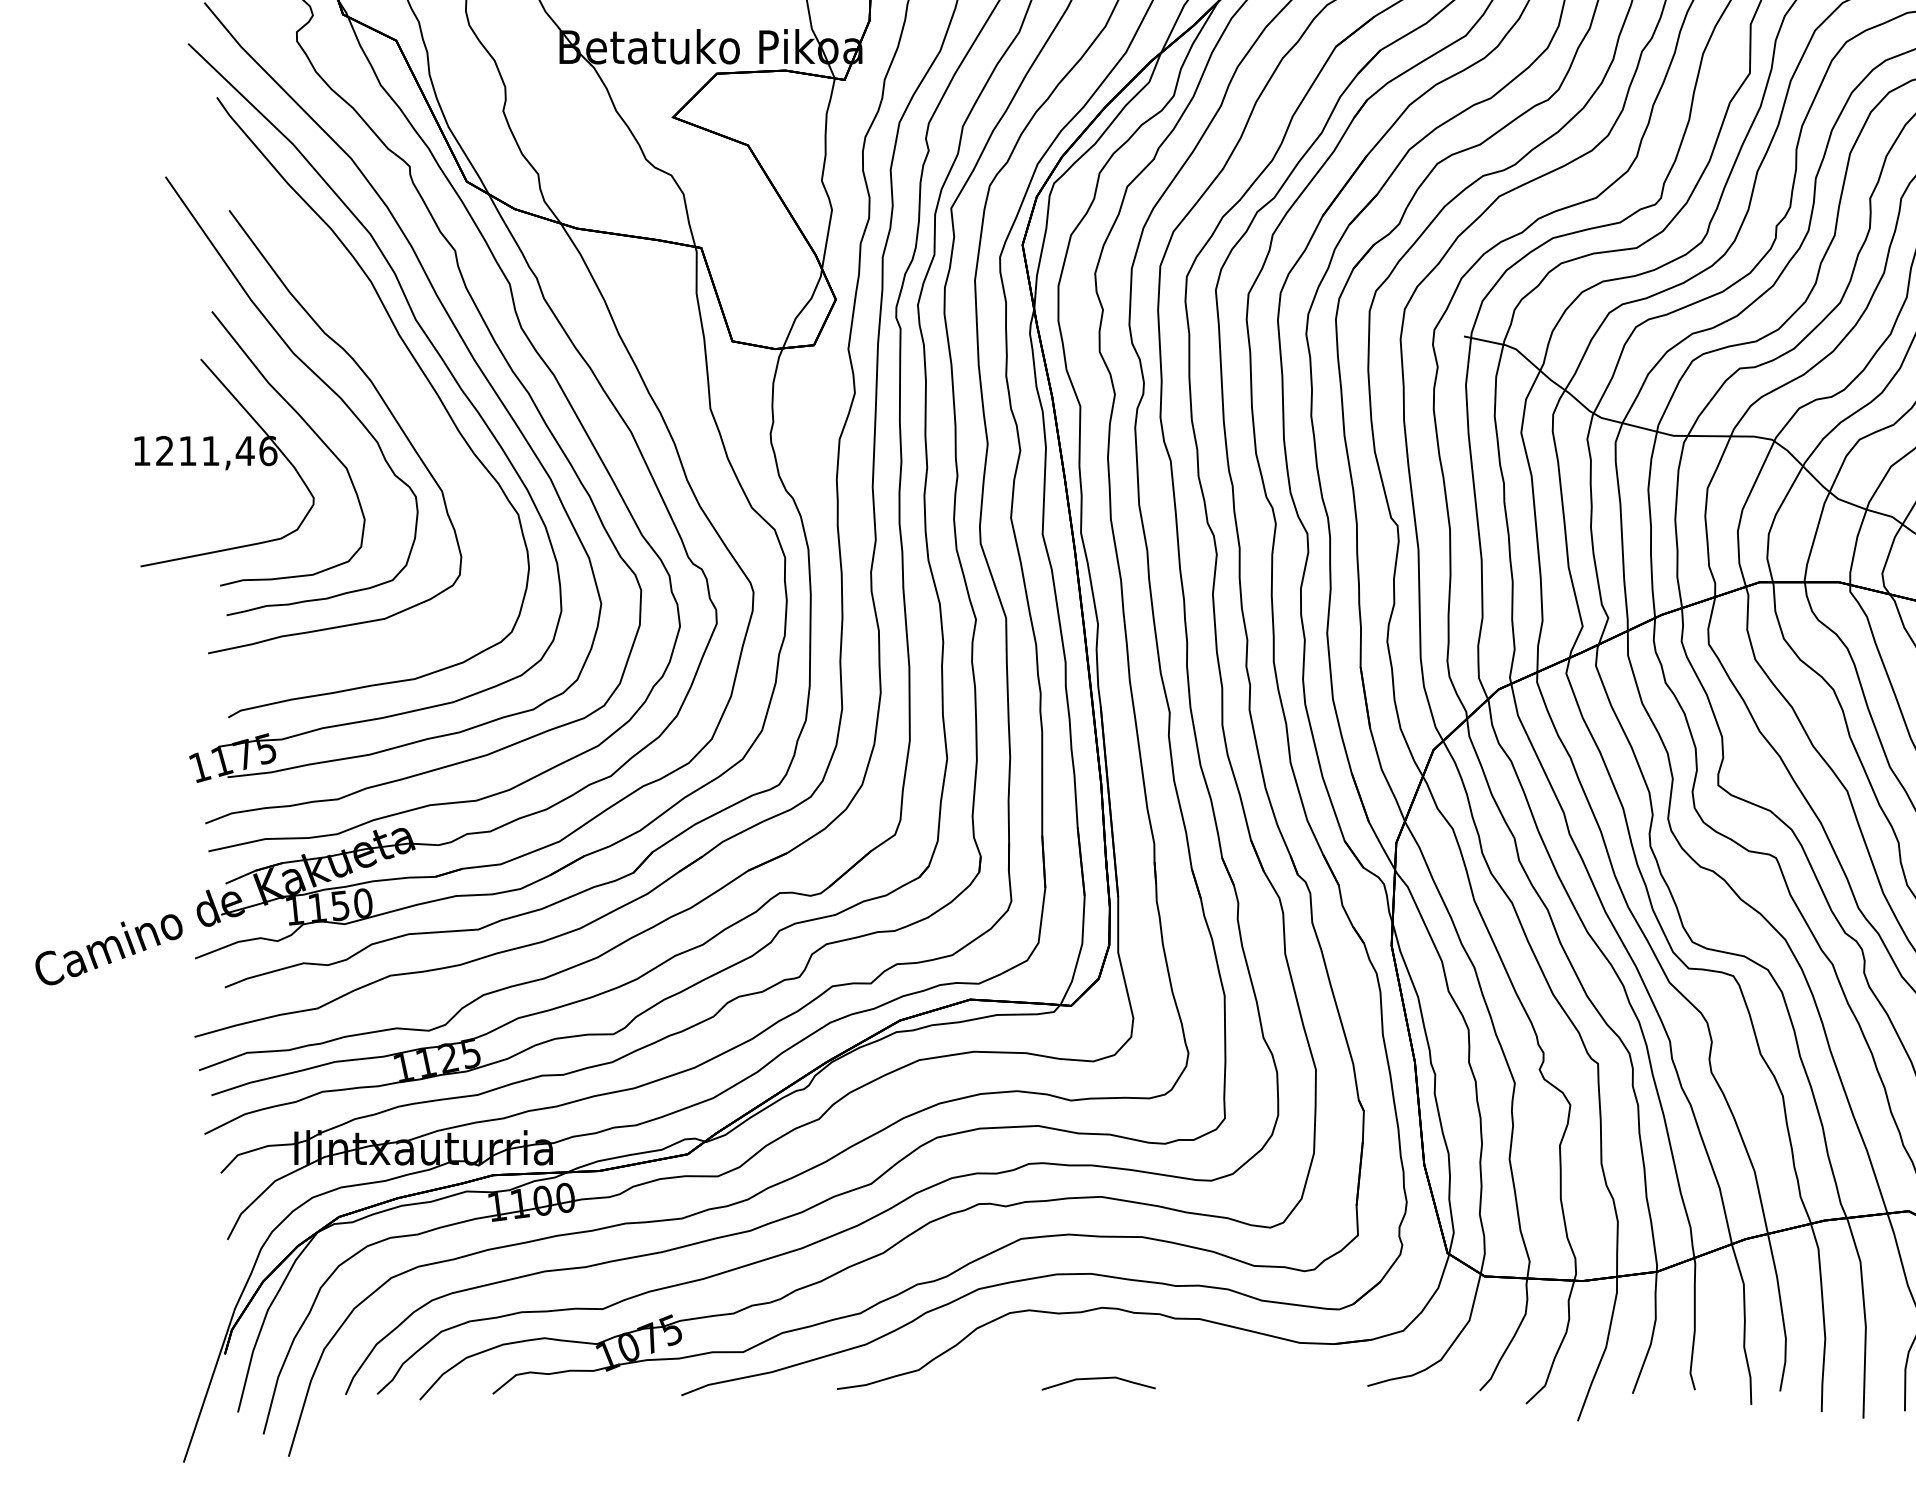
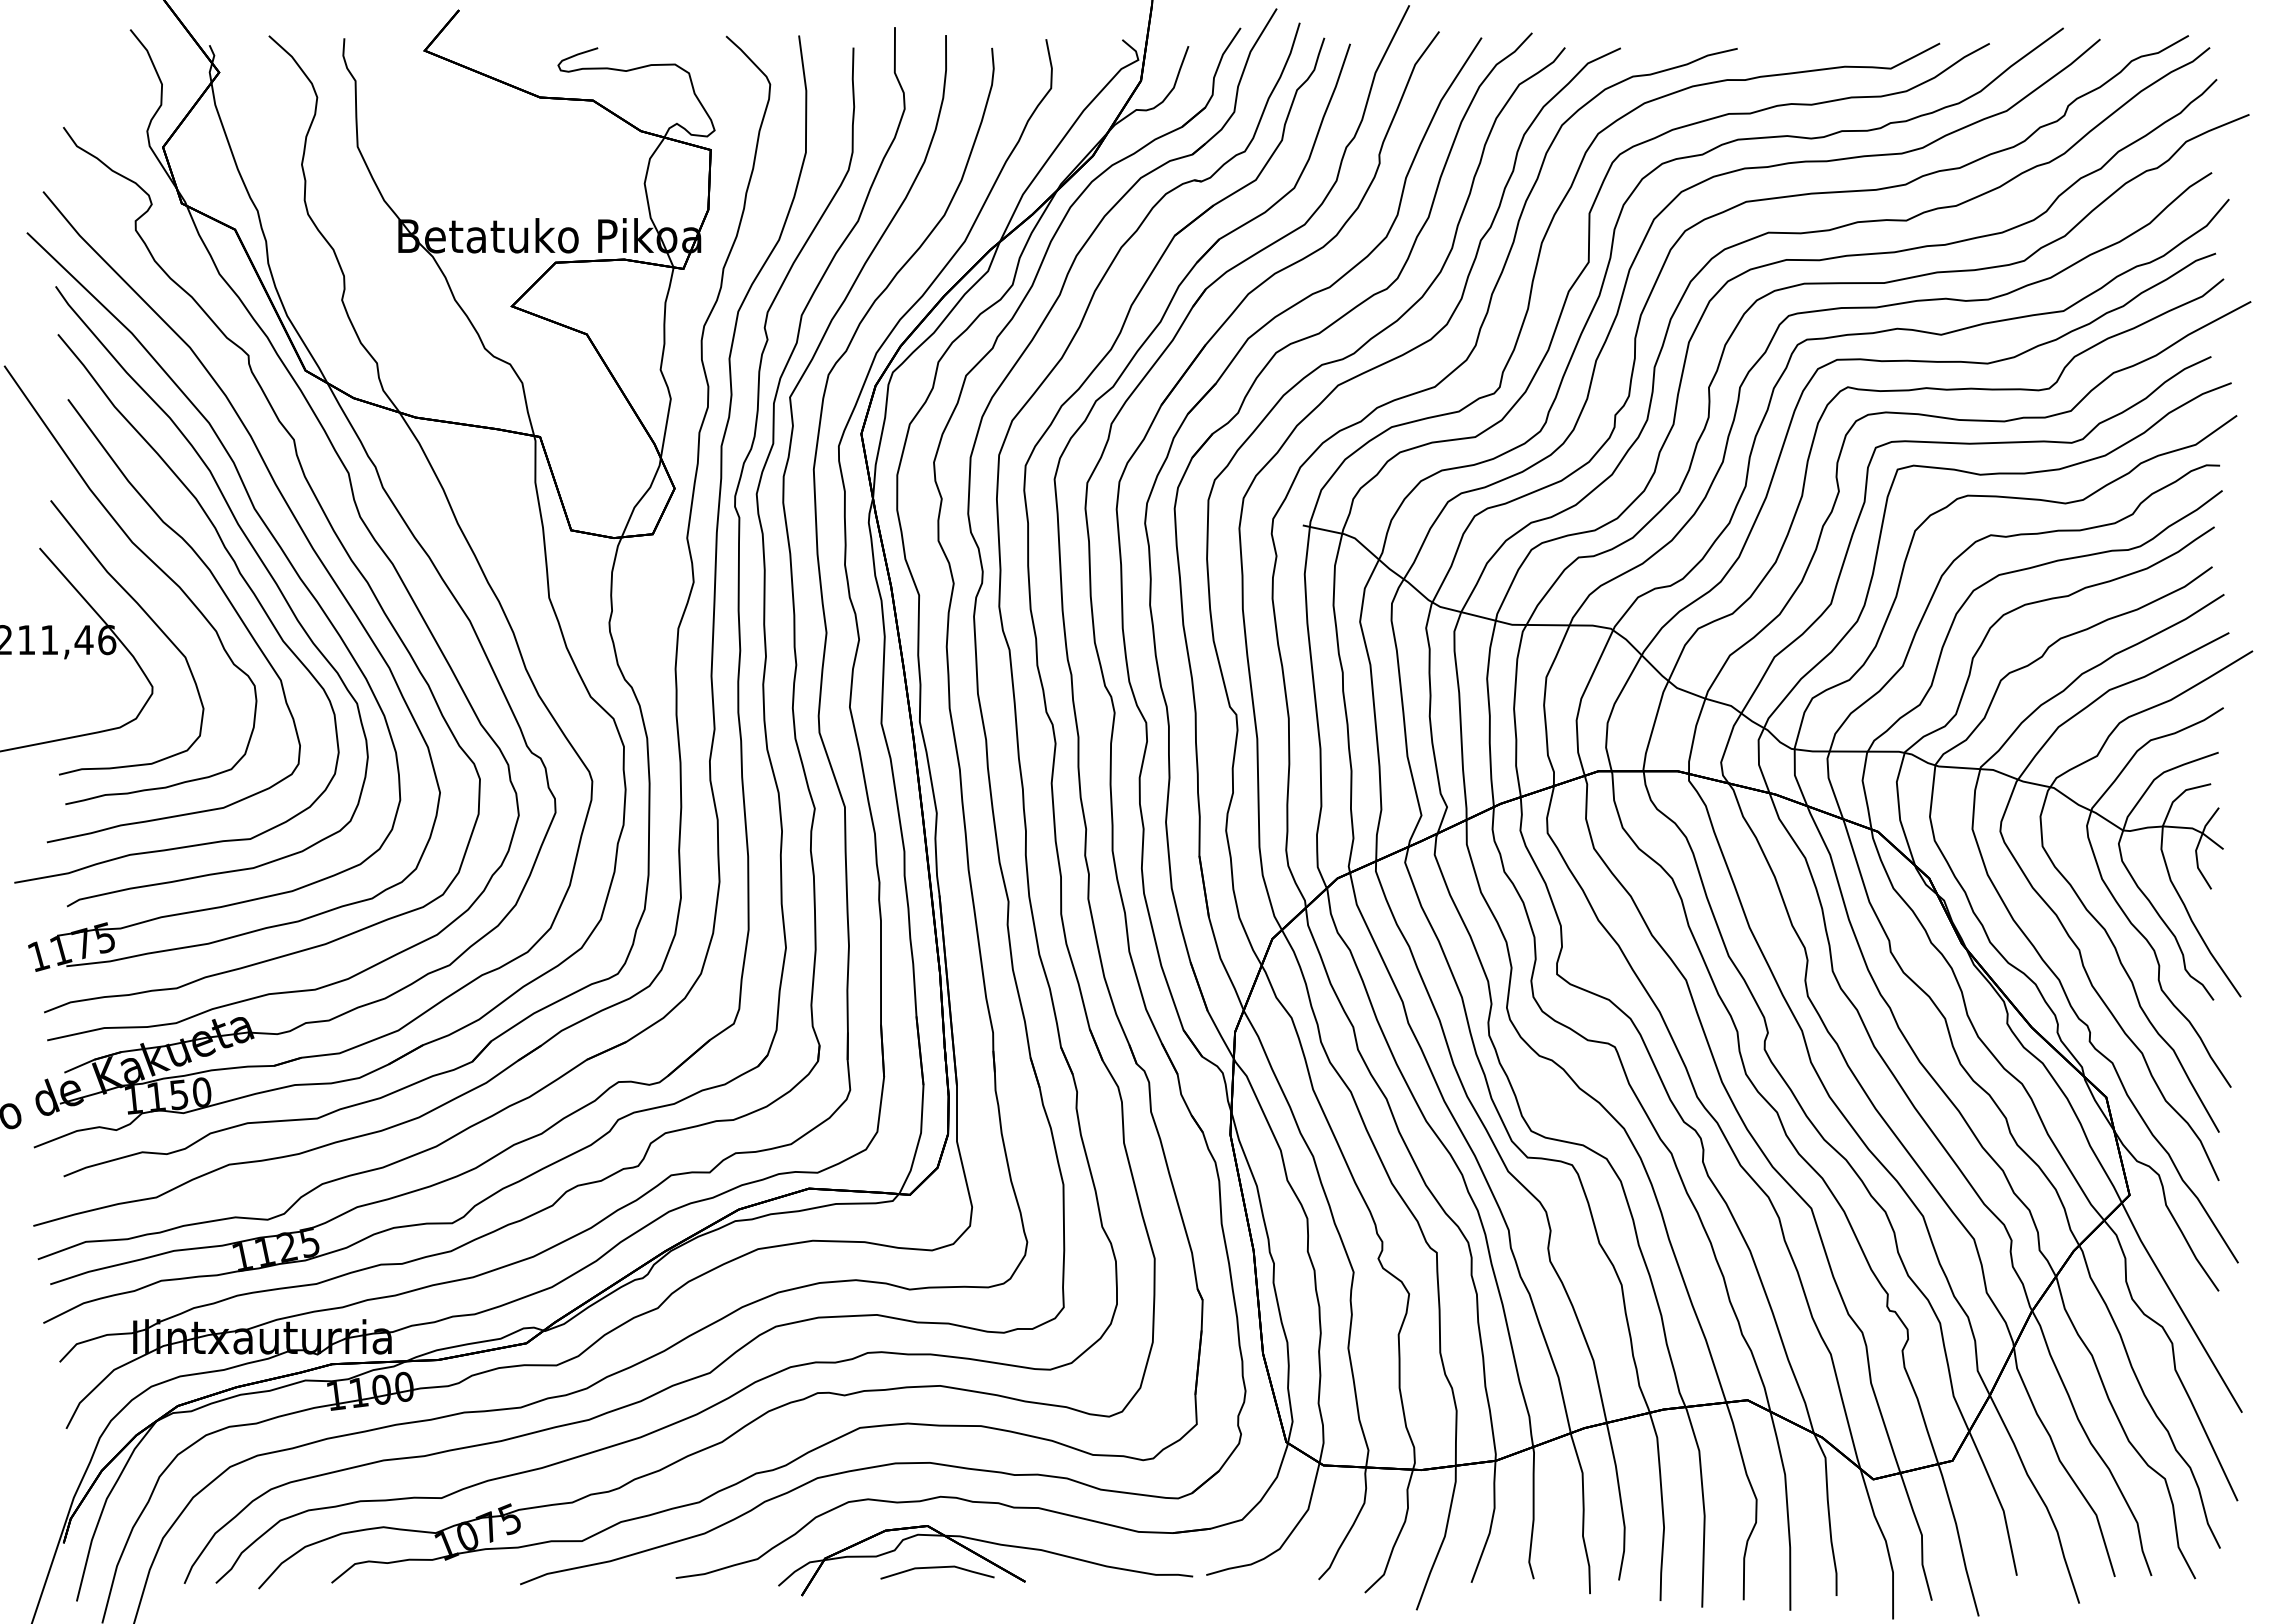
curve: (400, 385) -> (239, 574), added
part: (1146, 1371) -> (985, 1560), added

